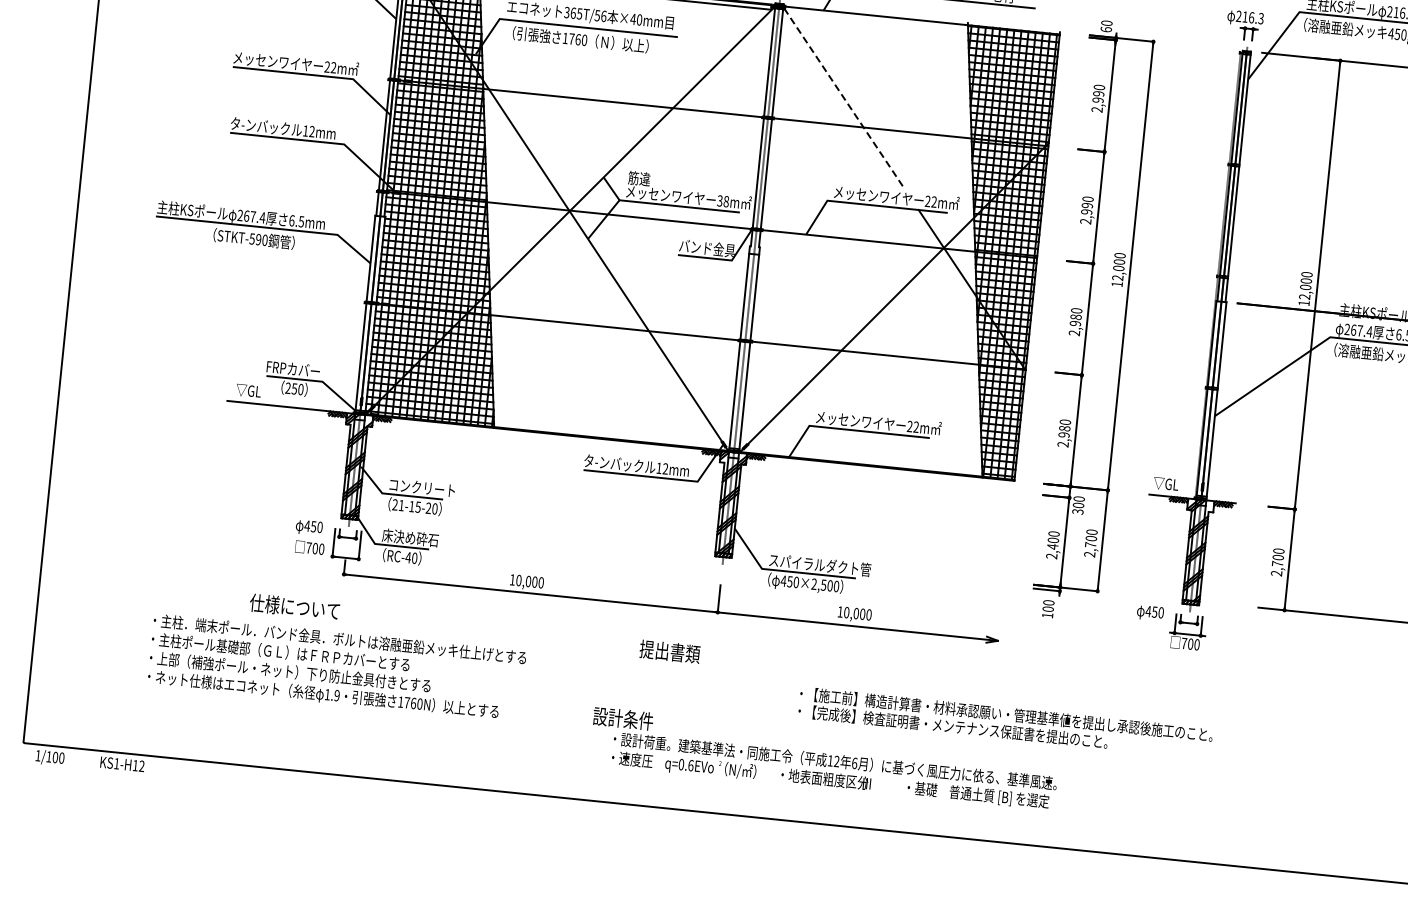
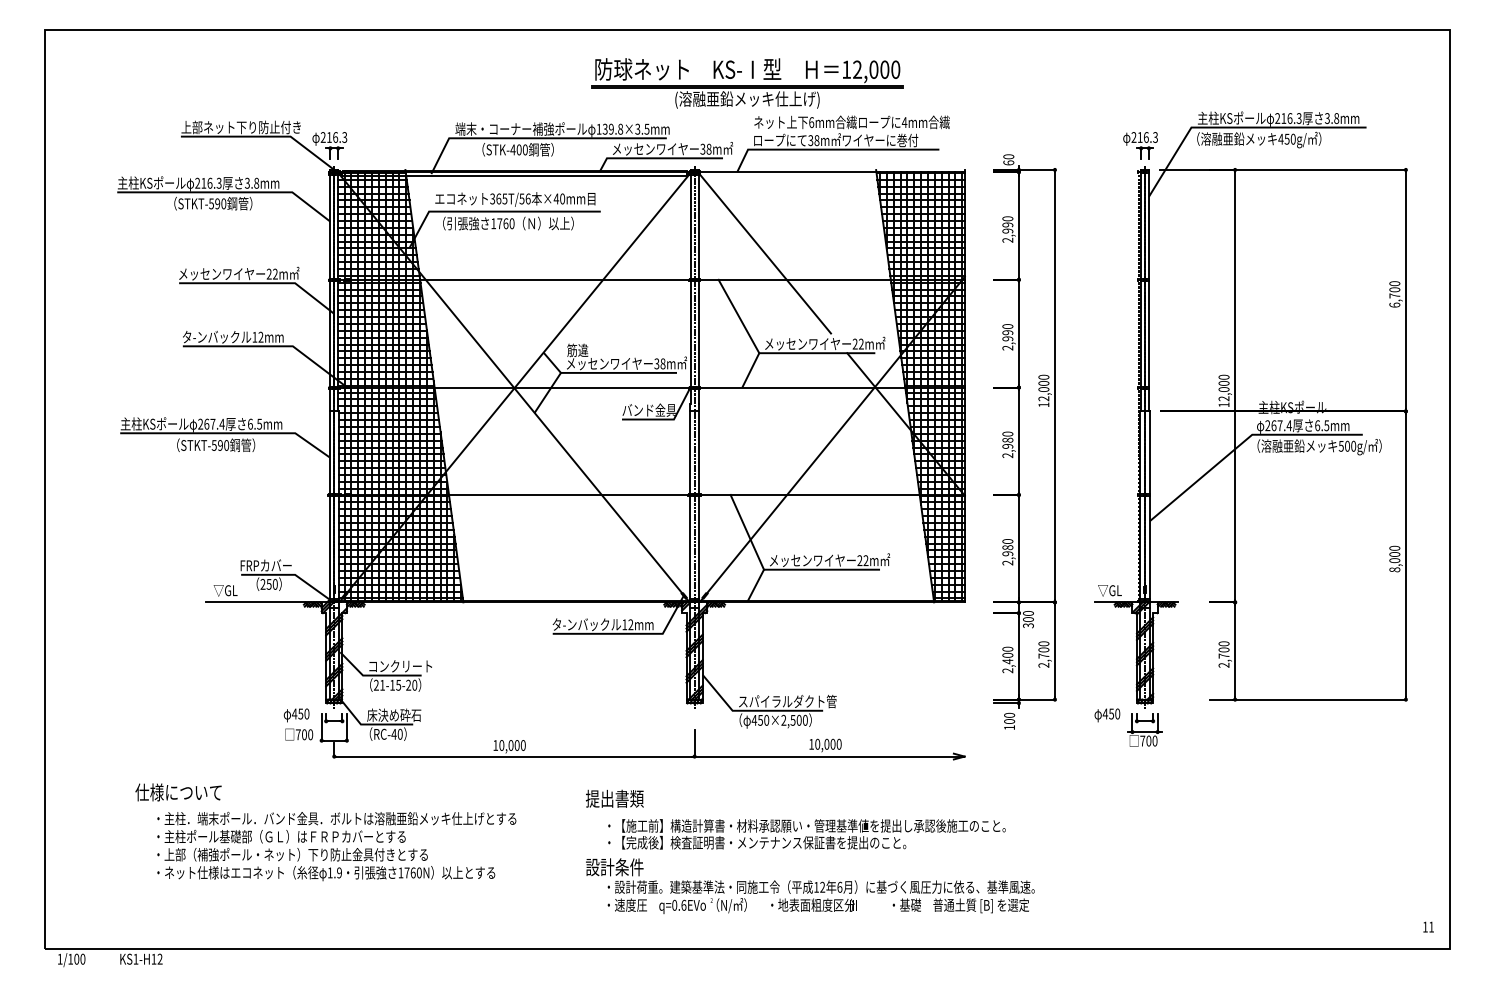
line: (844, 98) -> (765, 254), dashed -> solid
line: (809, 160) -> (738, 316), added
line: (796, 384) -> (747, 531), added
text: (294, 607) -> (178, 792), moved
text: (669, 651) -> (614, 798), moved
text: (1005, 723) -> (806, 834), moved

